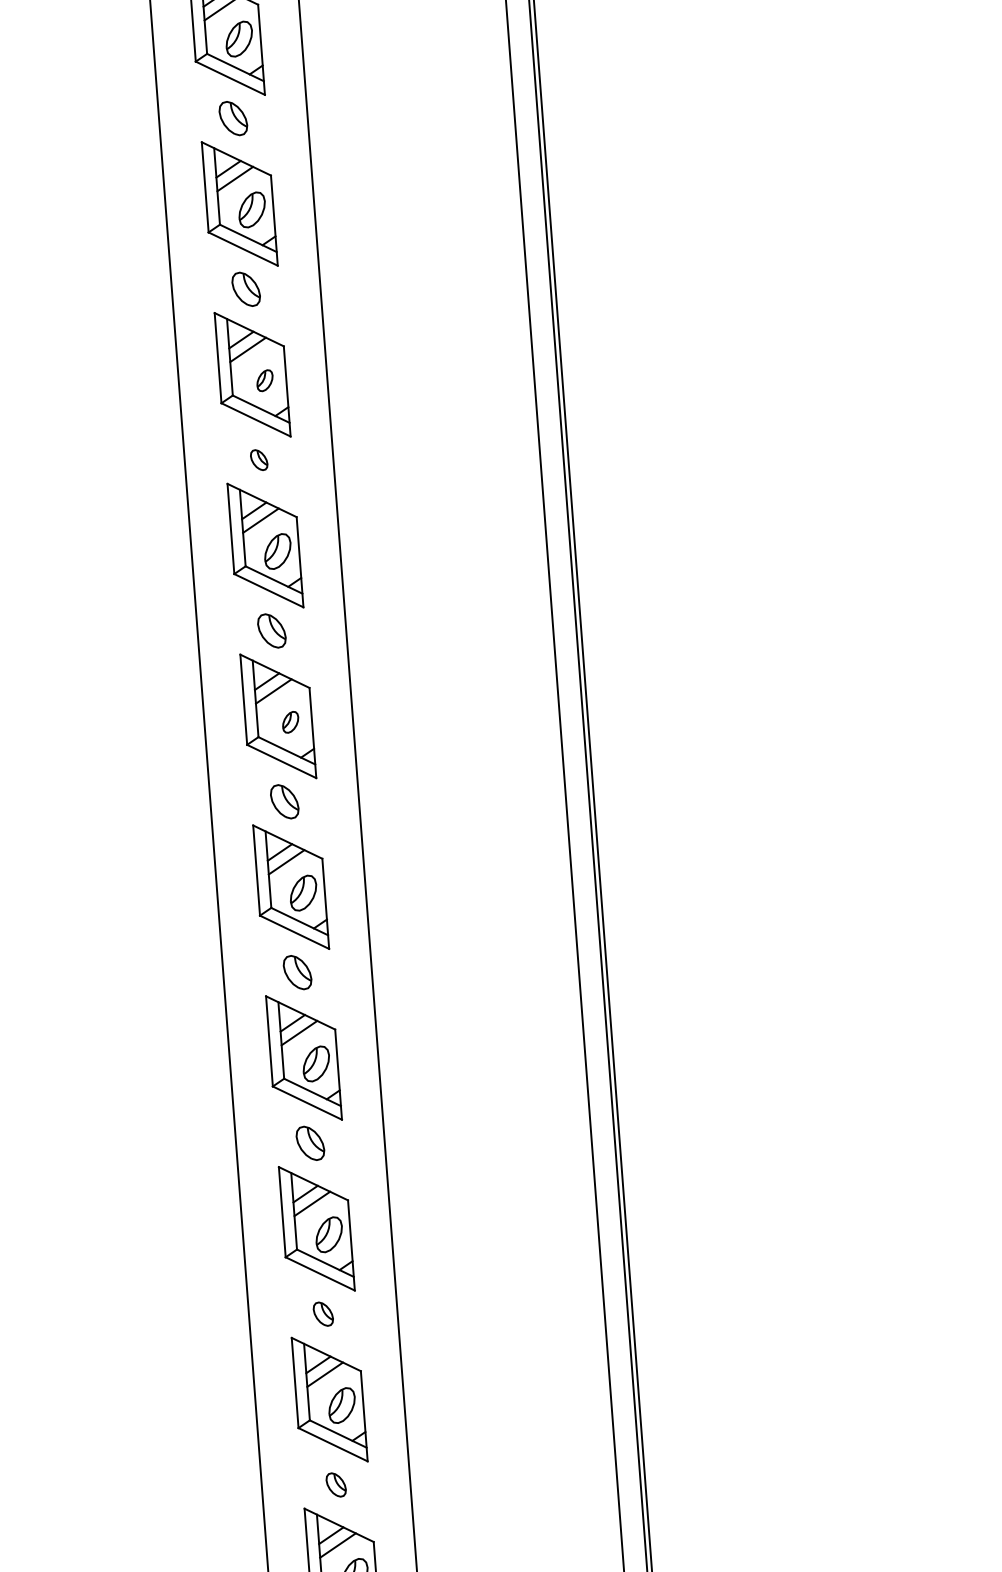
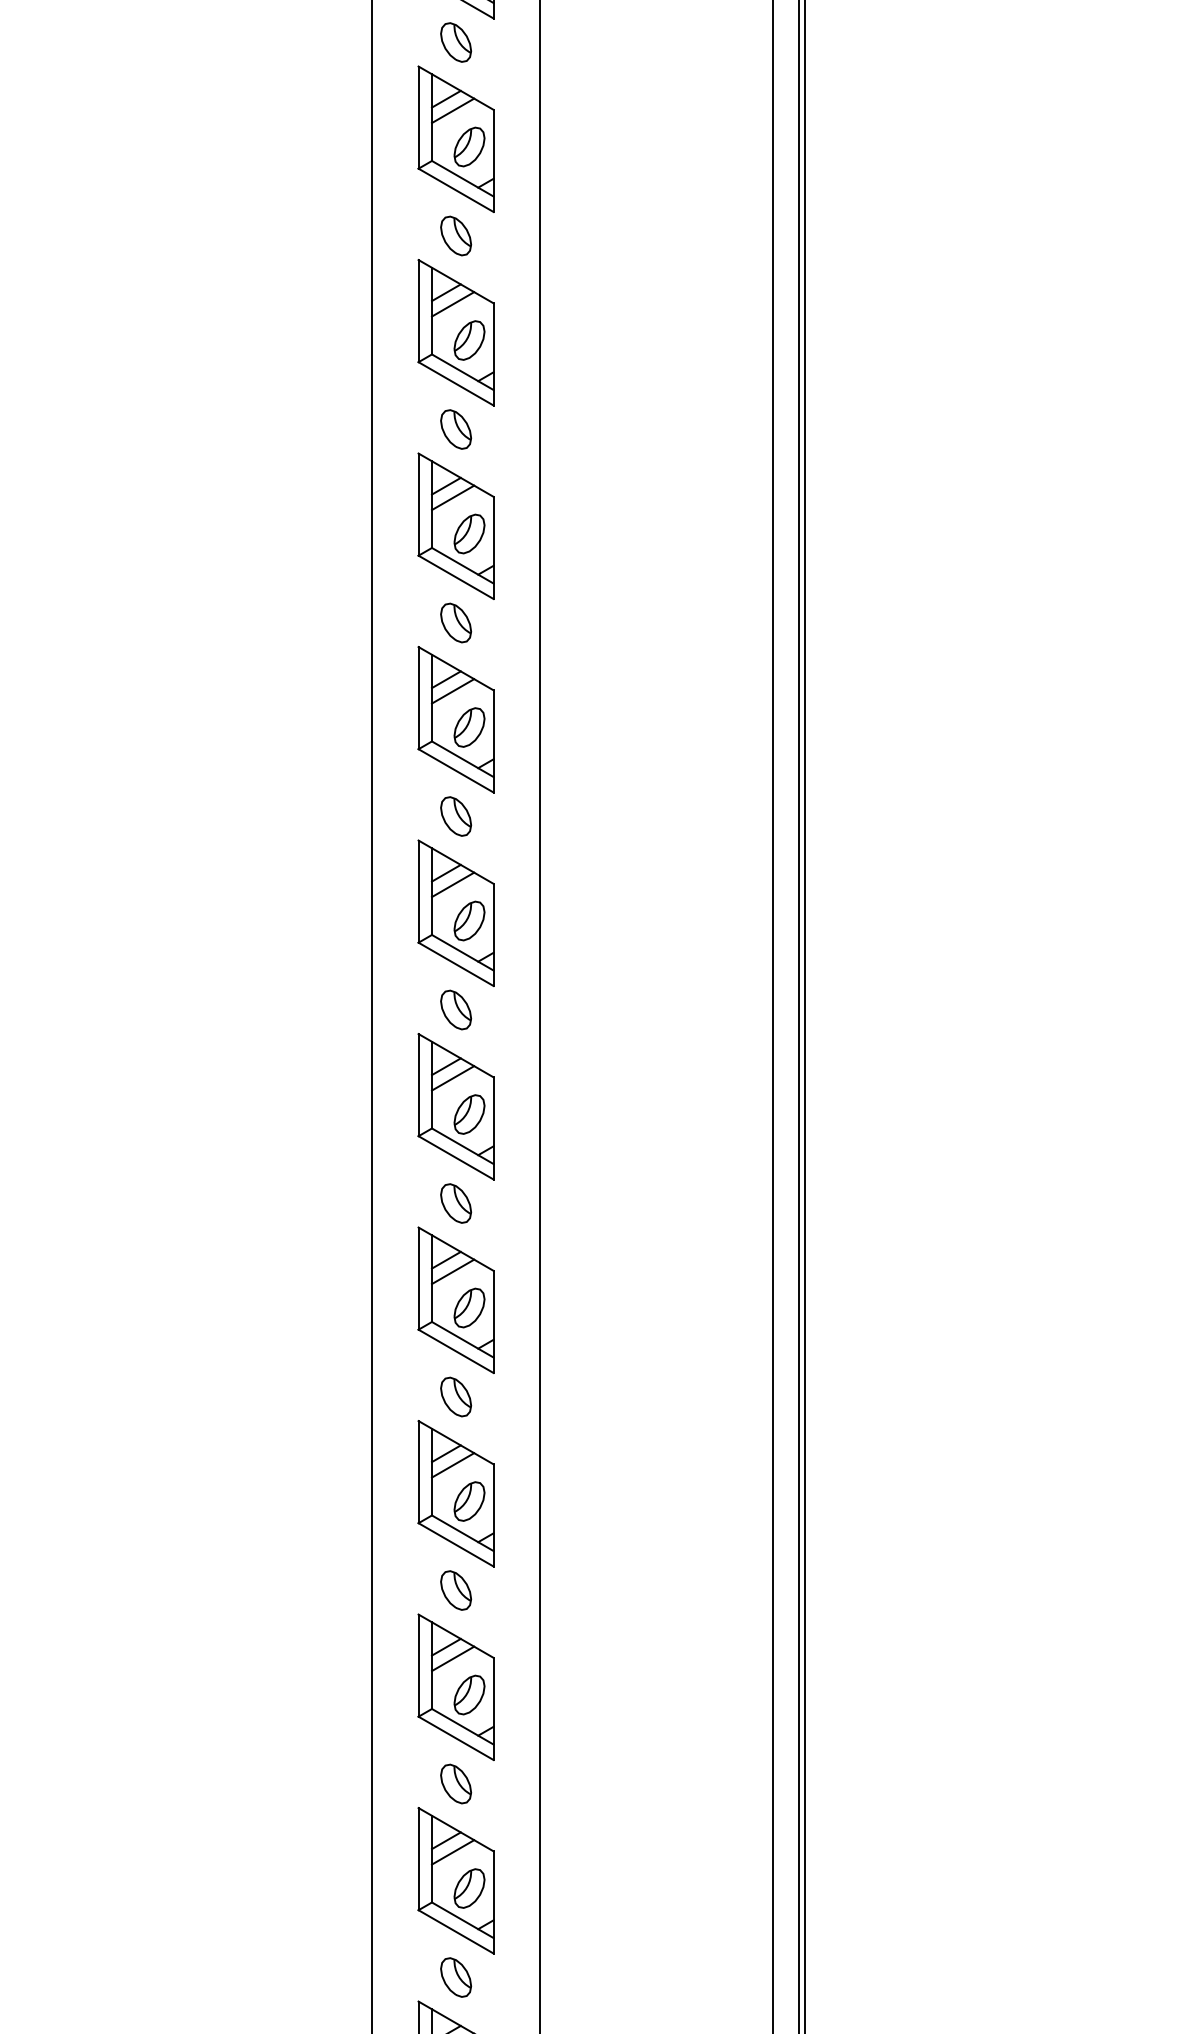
part: (264, 380) -> (469, 533), size x1.67
part: (259, 459) -> (456, 622), size x1.67
part: (290, 721) -> (469, 920), size x1.67
part: (323, 1314) -> (456, 1590), size x1.43
part: (336, 1484) -> (456, 1783), size x1.43

